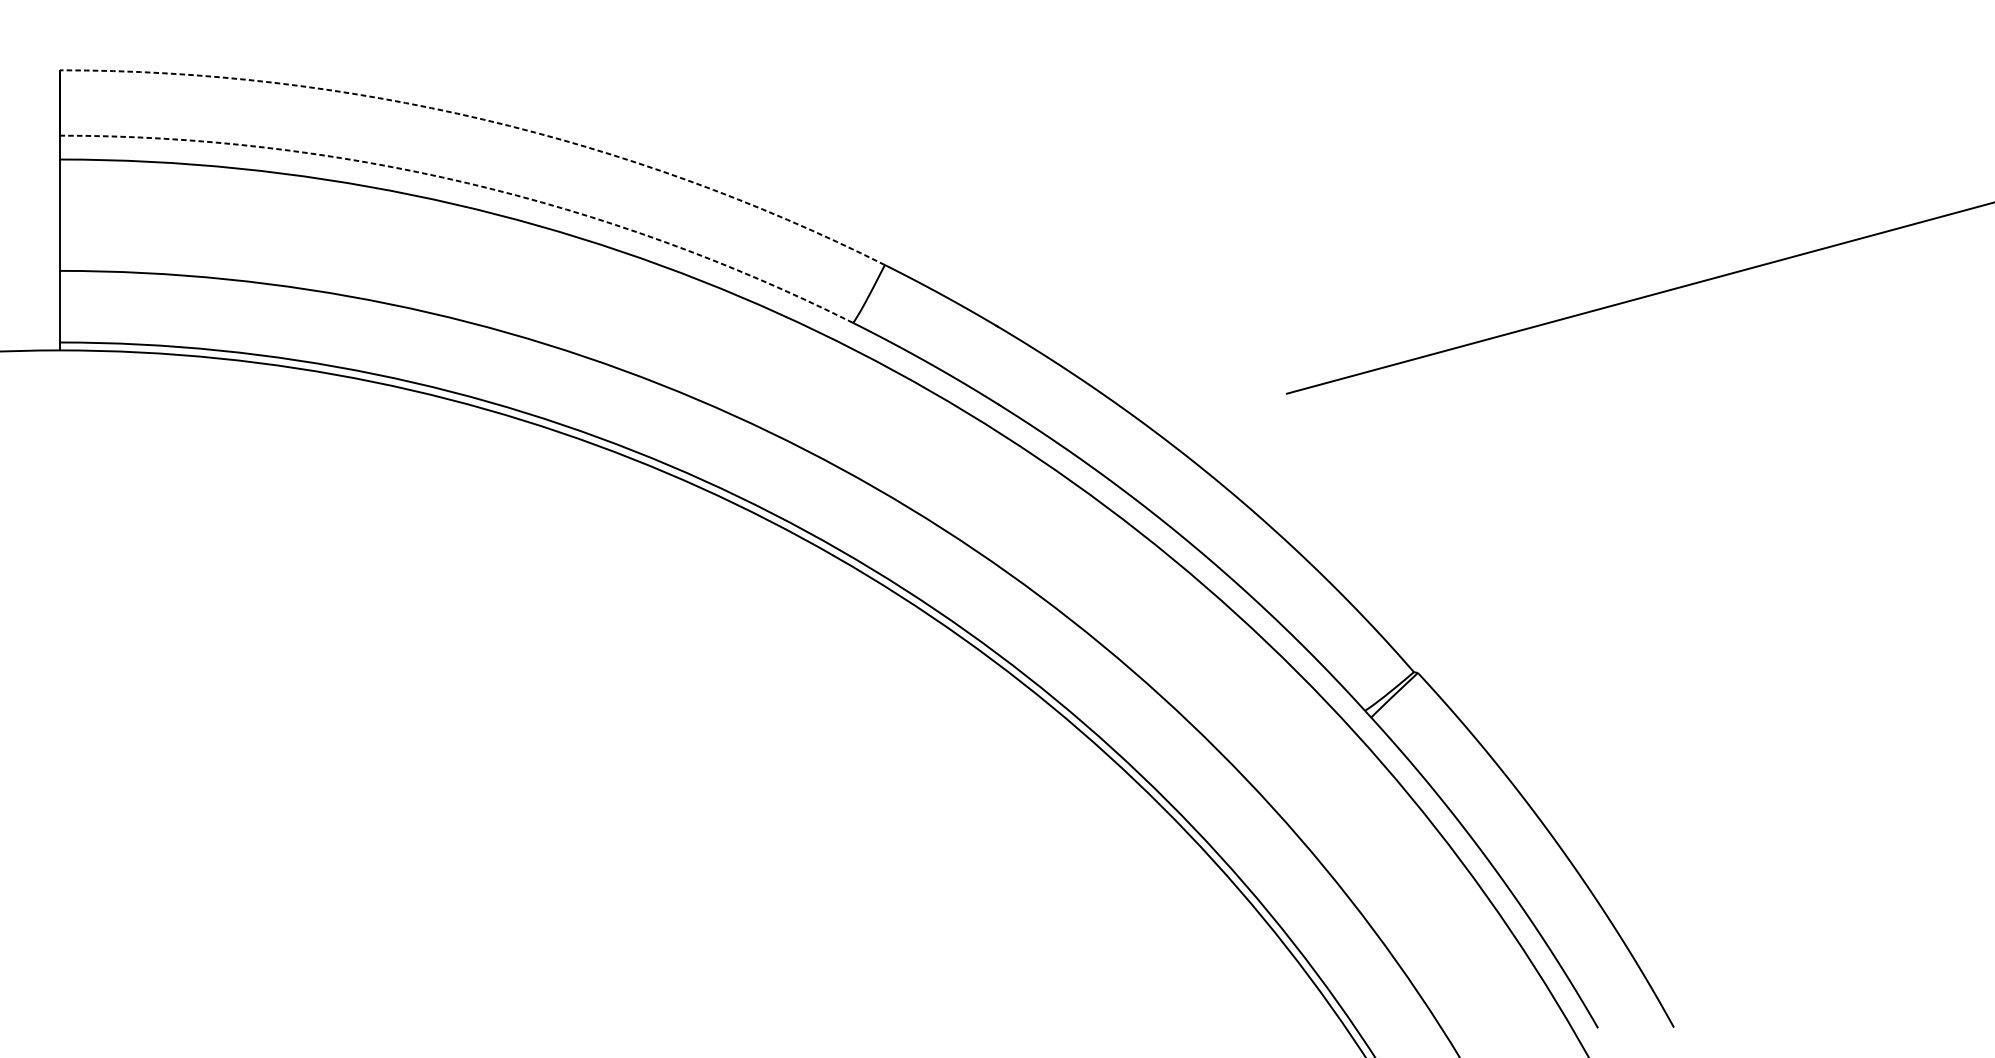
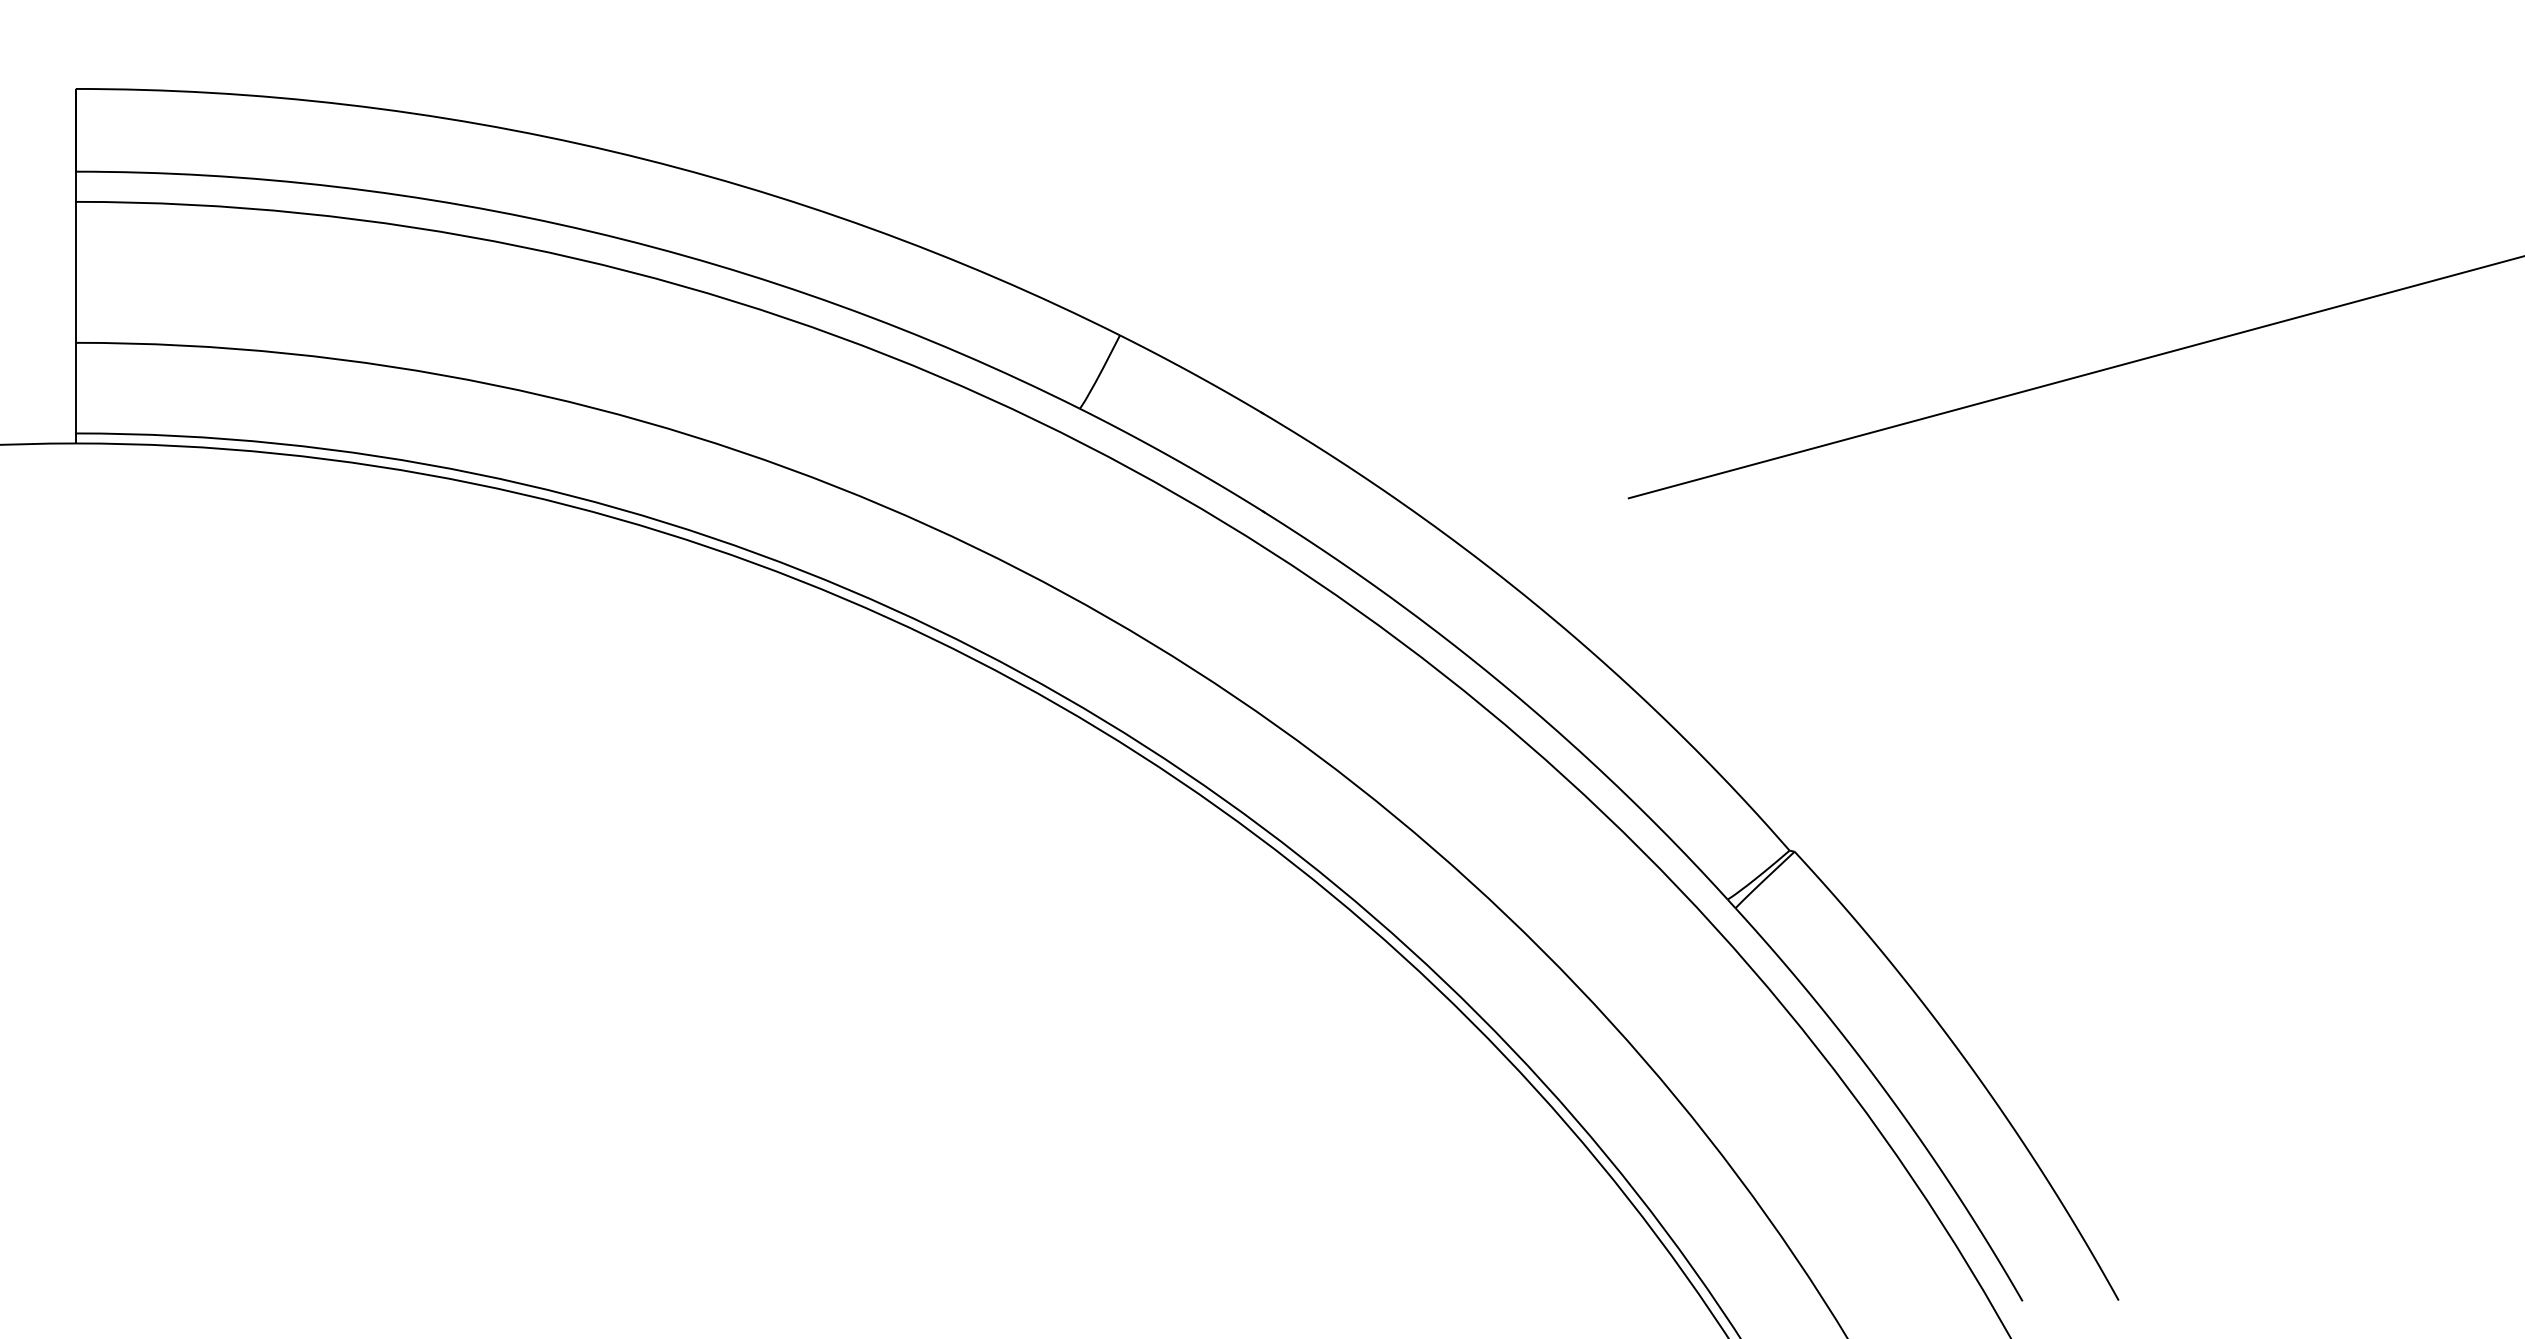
arc: (483, 119) -> (612, 151), dashed -> solid
arc: (467, 182) -> (591, 231), dashed -> solid

